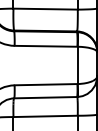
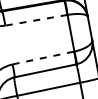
line: (46, 46) -> (36, 20), solid -> dashed
line: (46, 84) -> (43, 57), solid -> dashed

